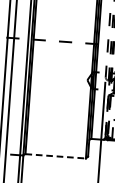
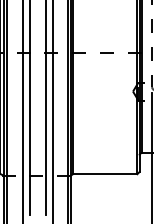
line: (55, 156) -> (105, 174), dashed -> solid

